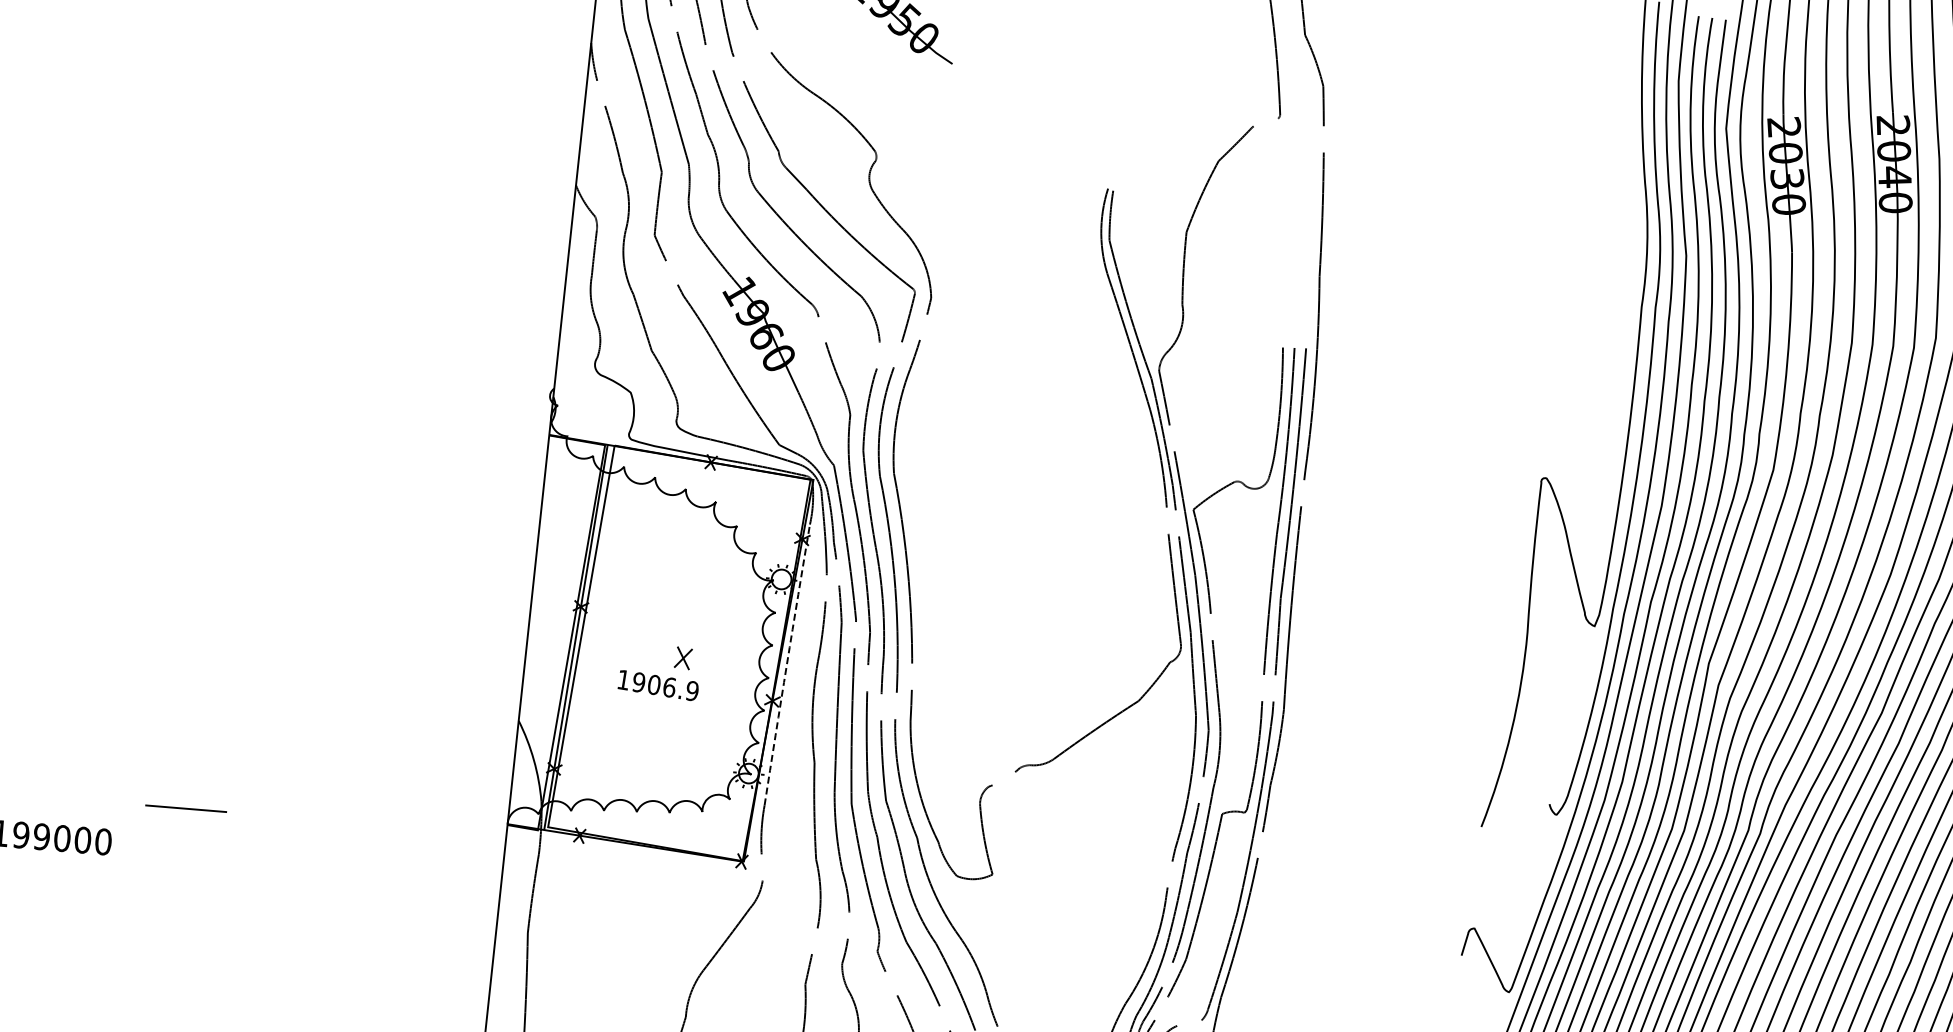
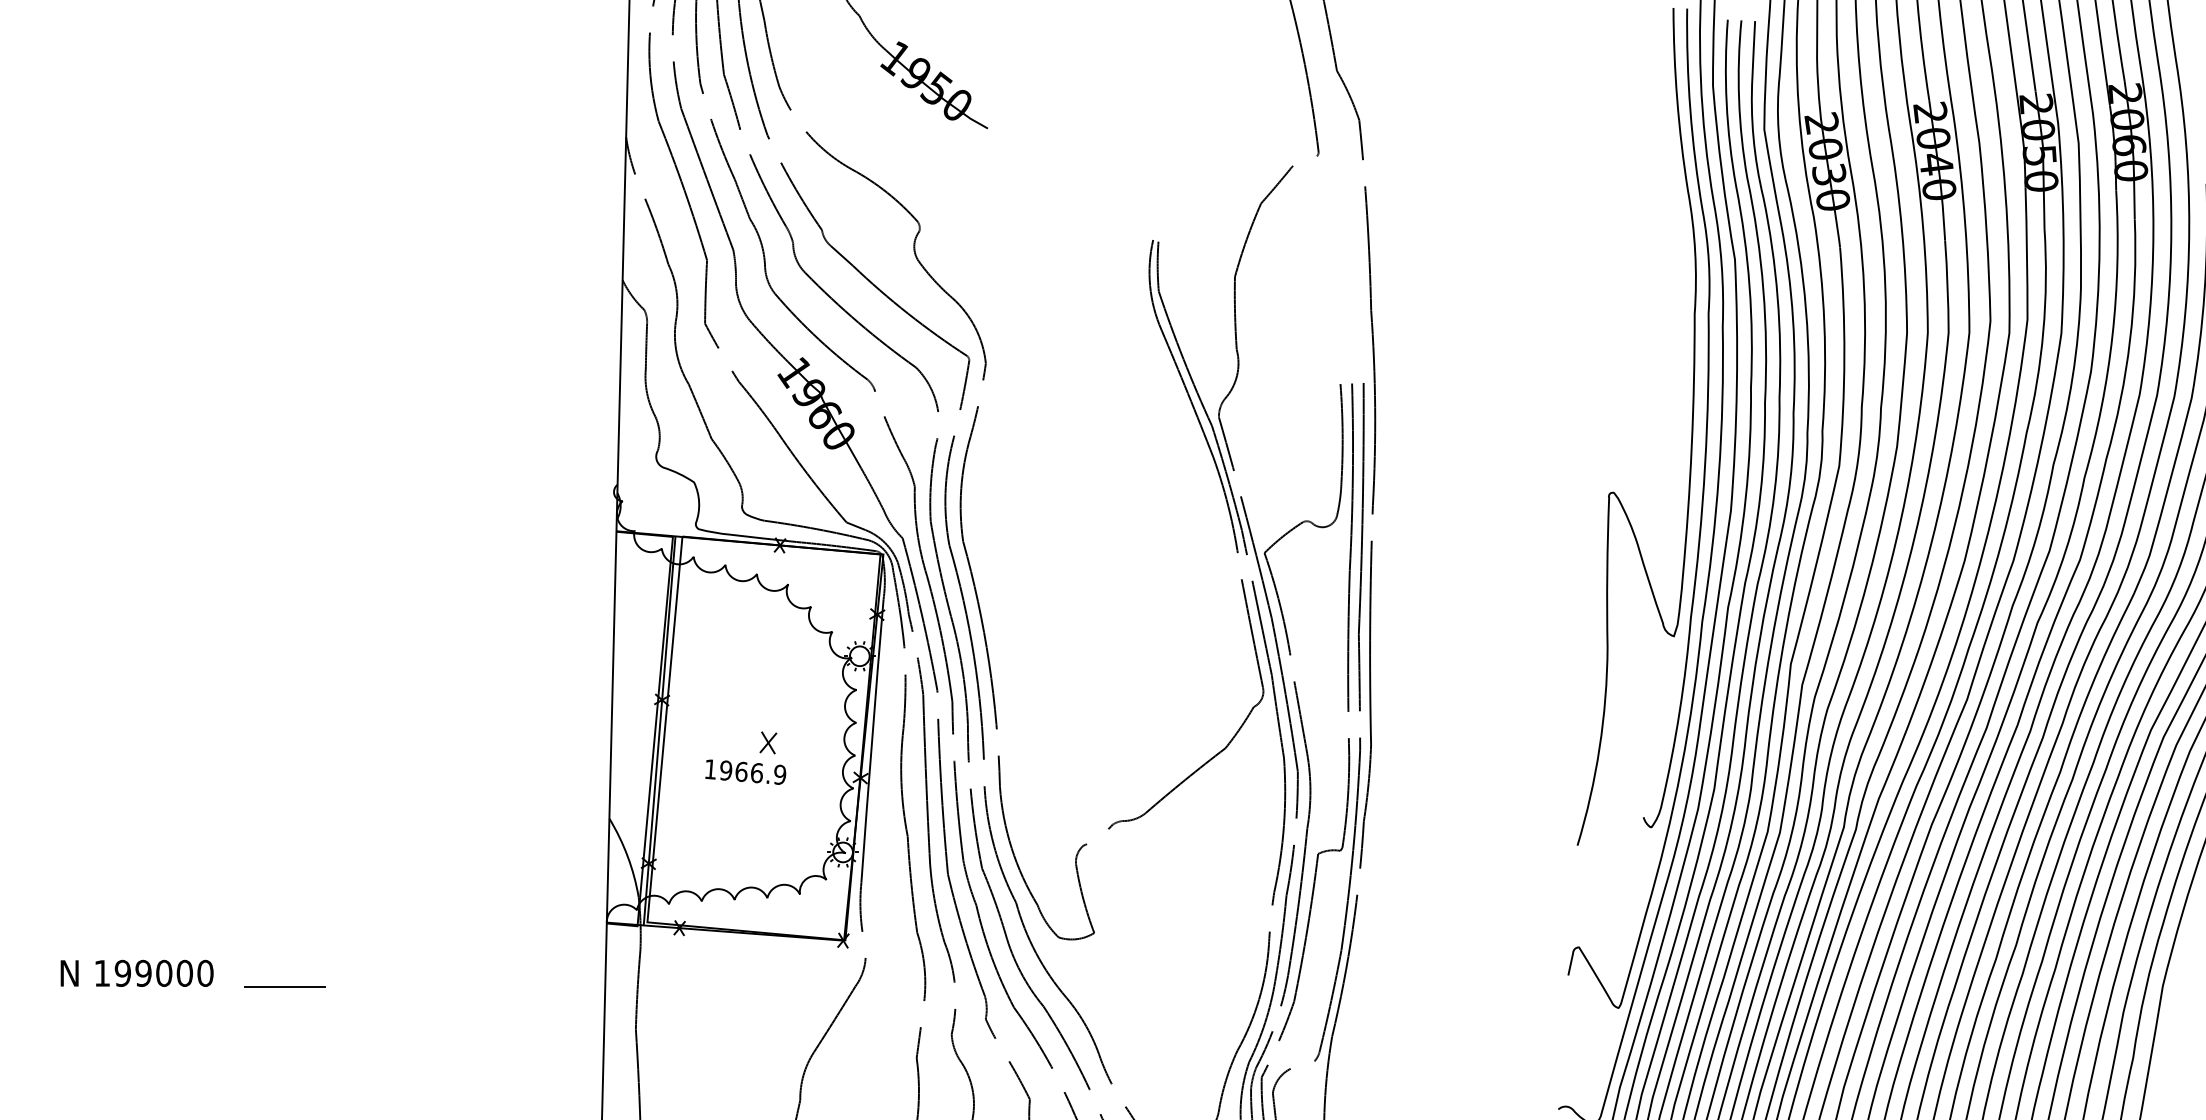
line: (787, 664) -> (872, 740), dashed -> solid
text: (654, 684) -> (741, 771), 1906.9 -> 1966.9
line: (185, 808) -> (284, 986), moved

